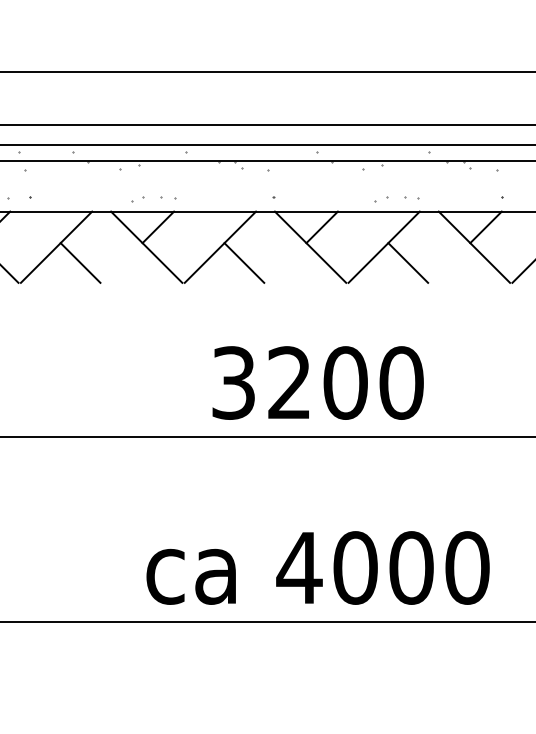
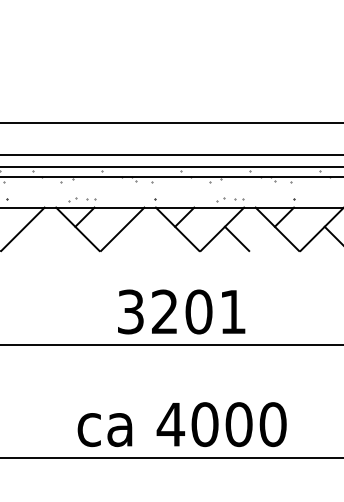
line: (80, 262) -> (37, 238), removed
line: (244, 262) -> (137, 238), removed
text: (400, 382) -> (232, 311), 3200 -> 3201

